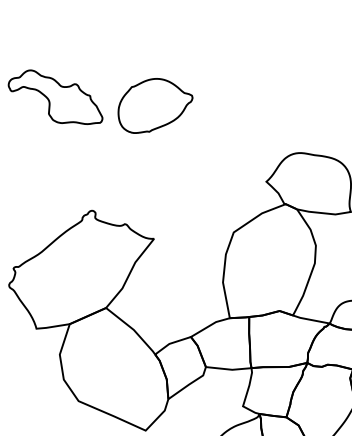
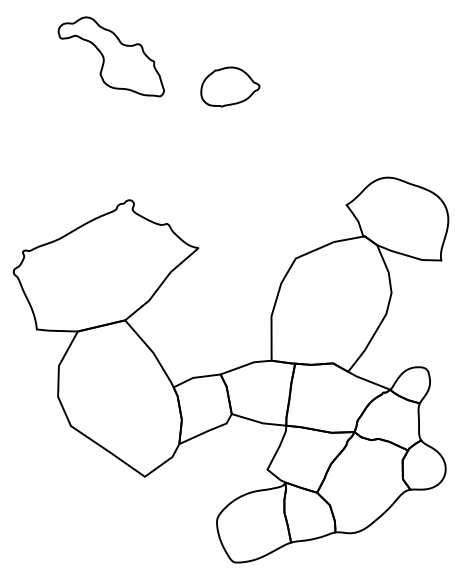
part: (155, 104) -> (230, 86), size x0.62

